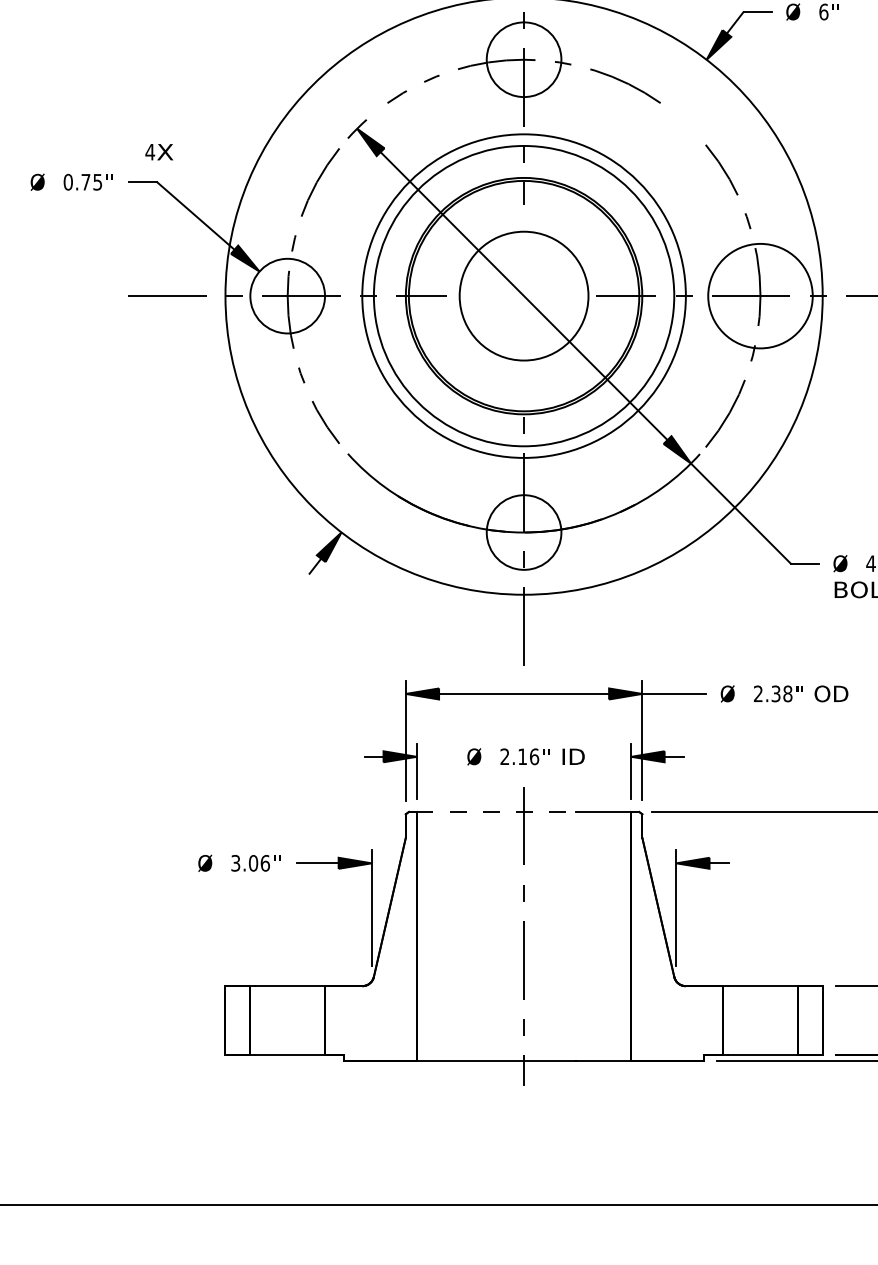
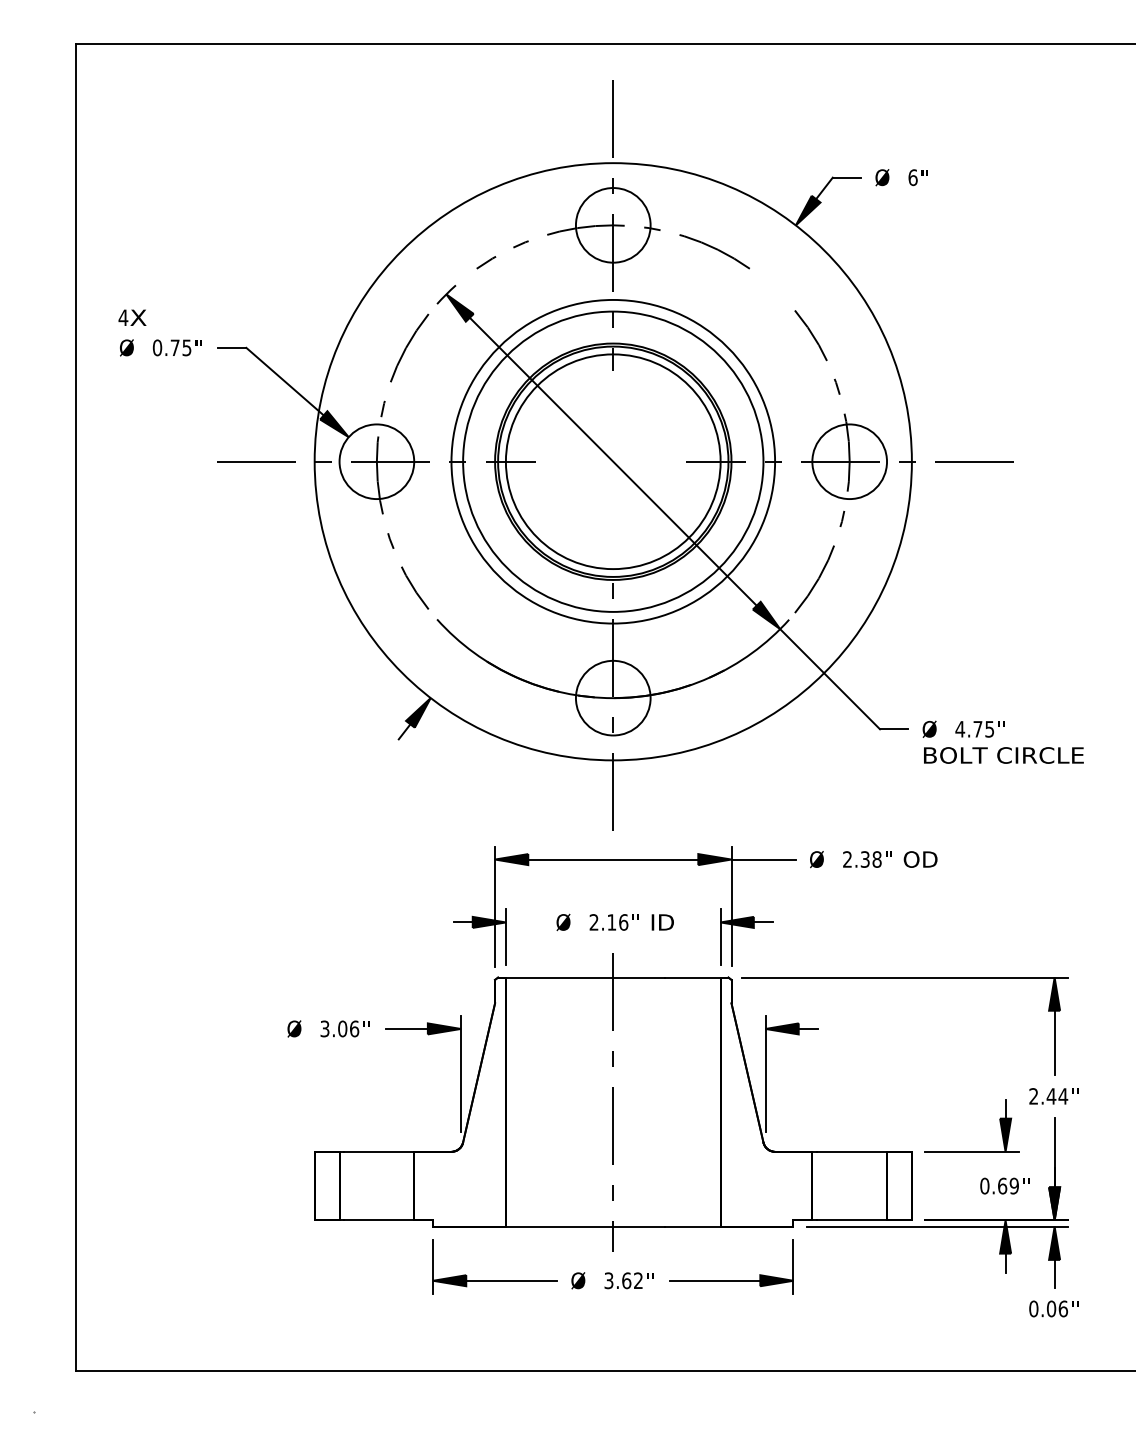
text: (159, 151) -> (132, 317), moved
circle: (523, 295) -> (612, 461), size x1.67
circle: (760, 295) -> (849, 461), size x0.71
line: (496, 811) -> (585, 977), dashed -> solid
part: (521, 1106) -> (610, 1272), added

